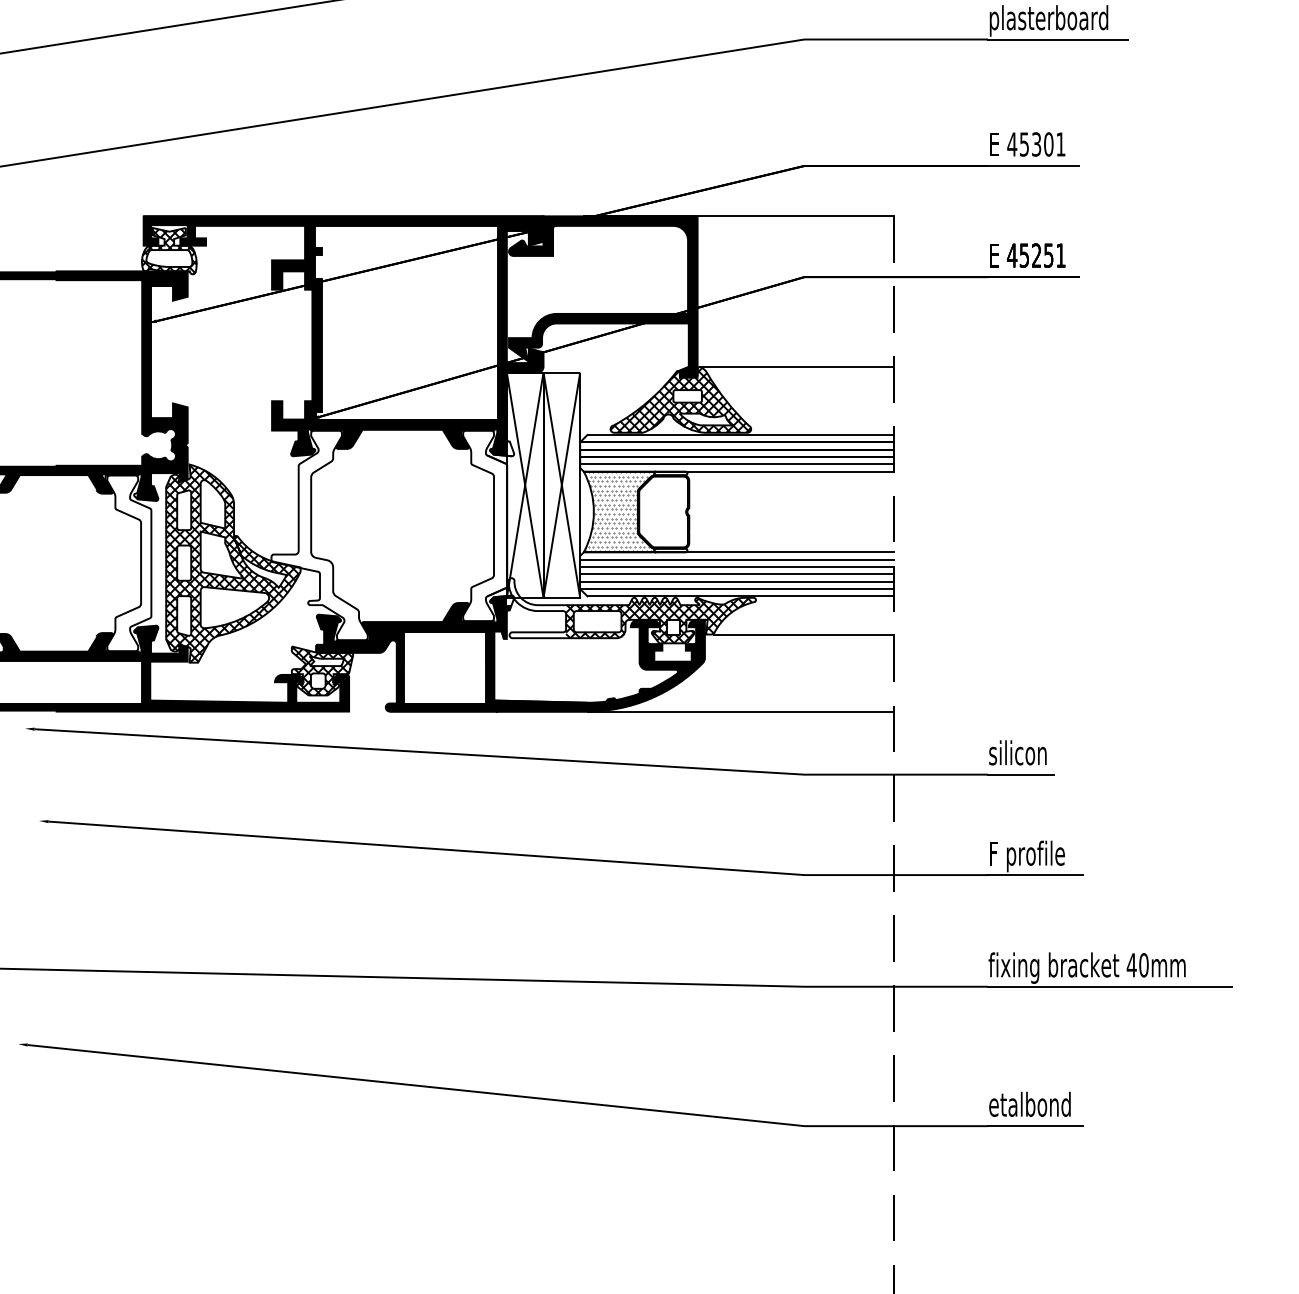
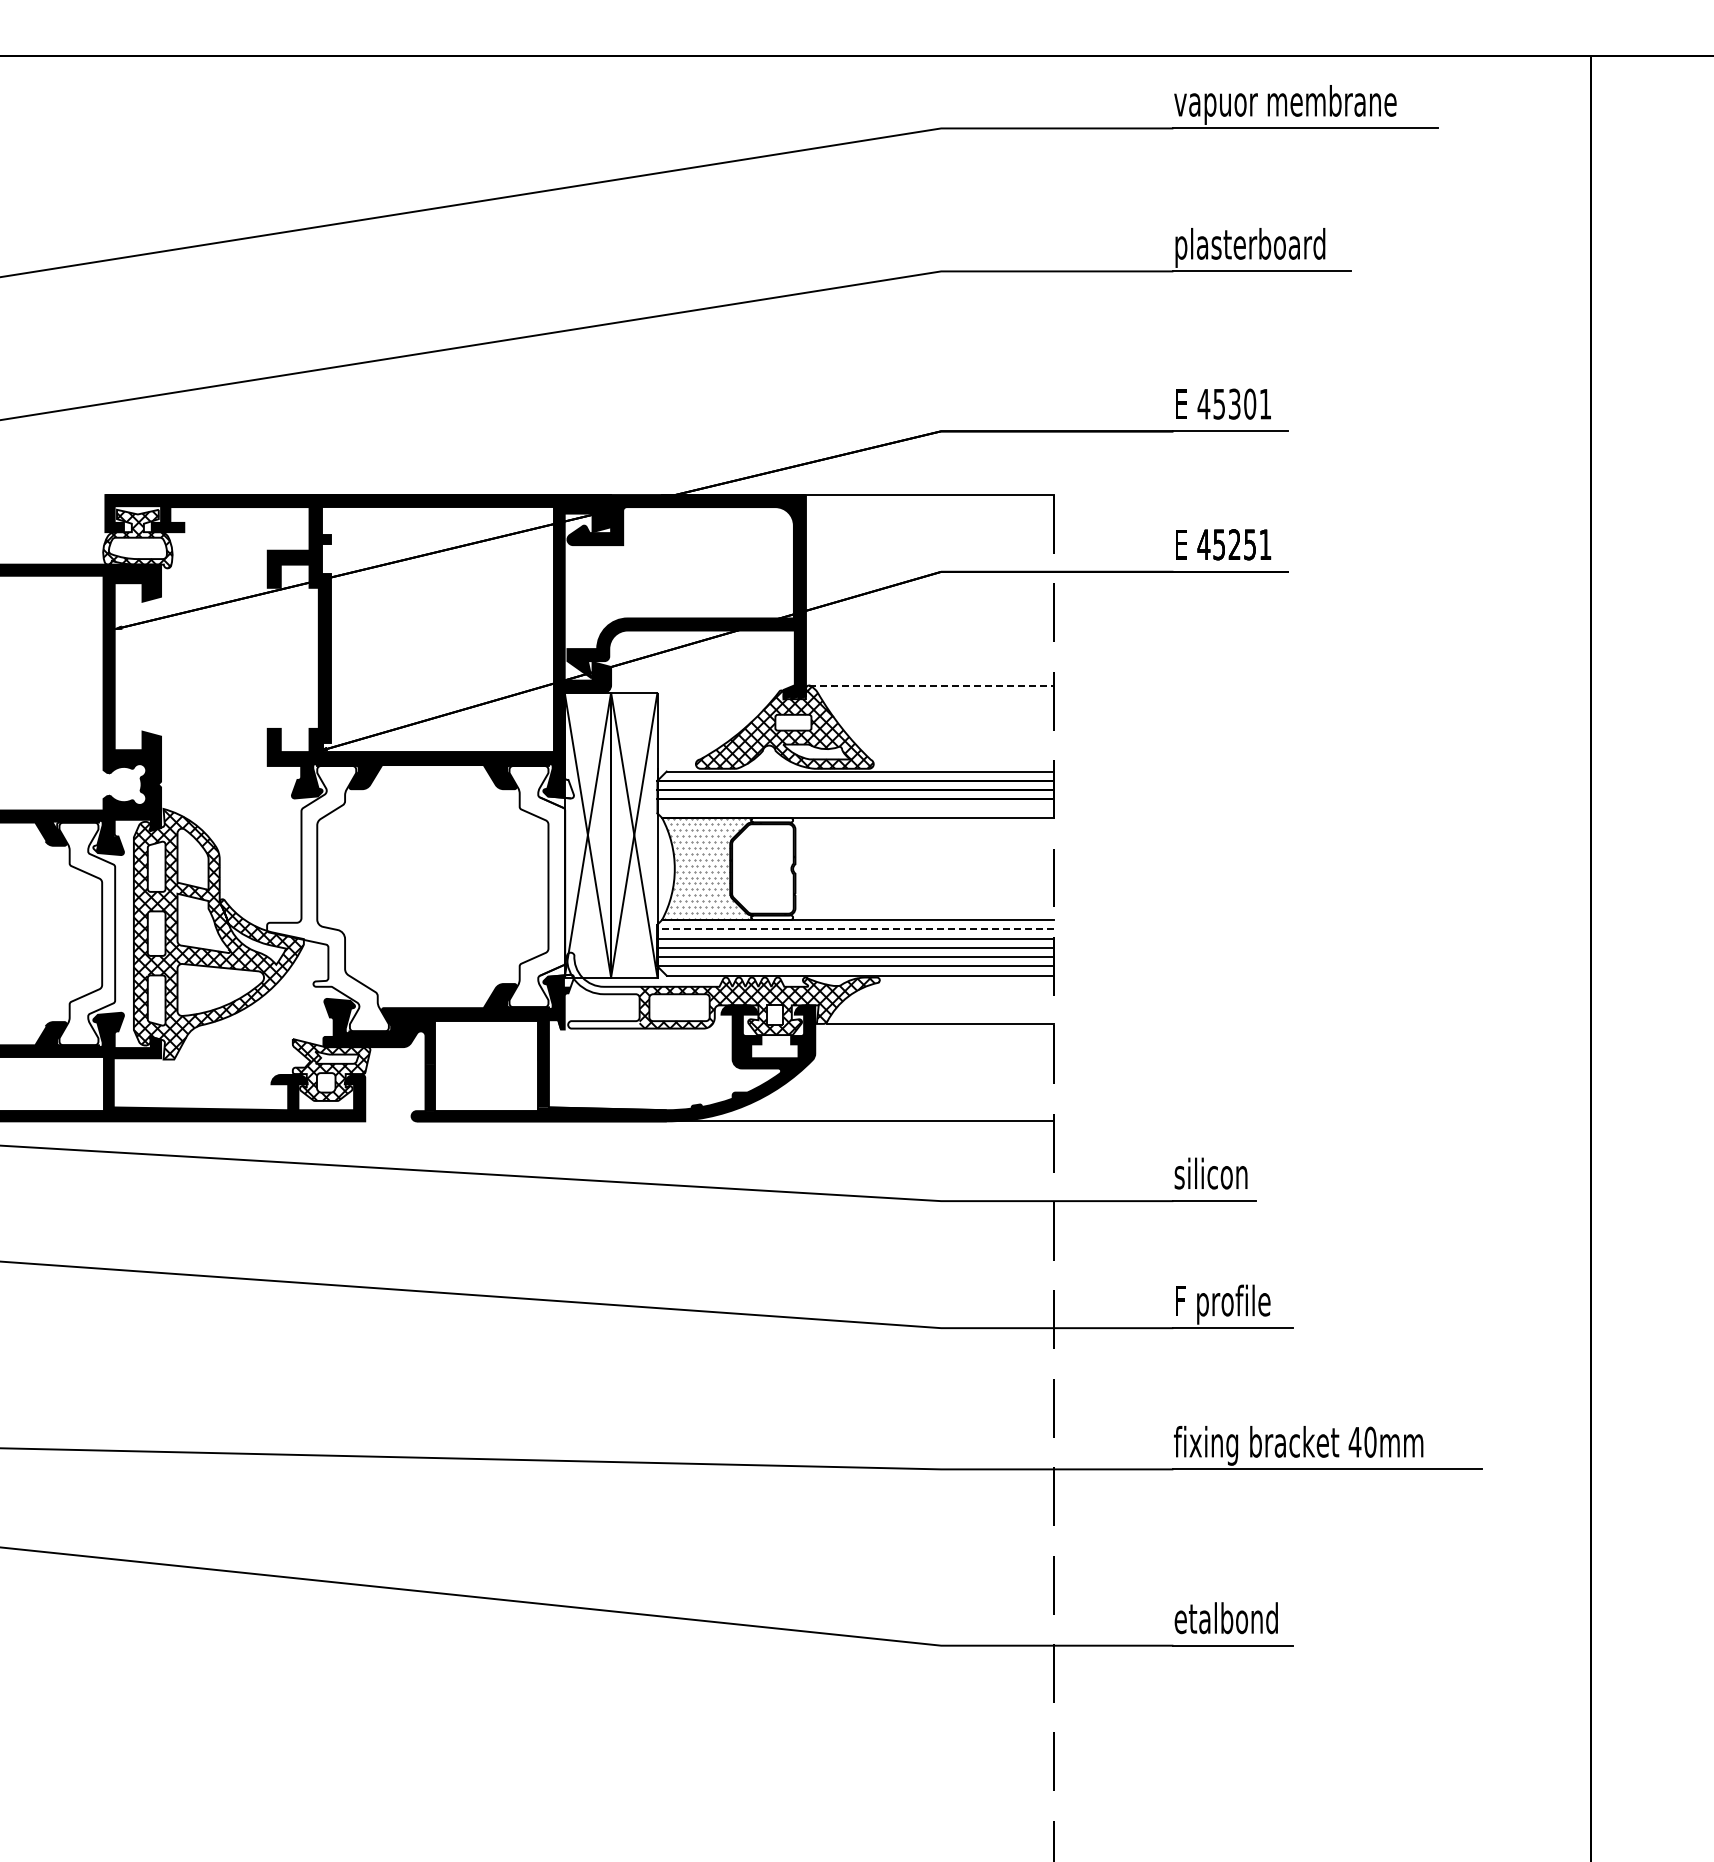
line: (797, 366) -> (932, 685), solid -> dashed
line: (736, 464) -> (855, 808), removed
line: (736, 559) -> (855, 929), solid -> dashed

